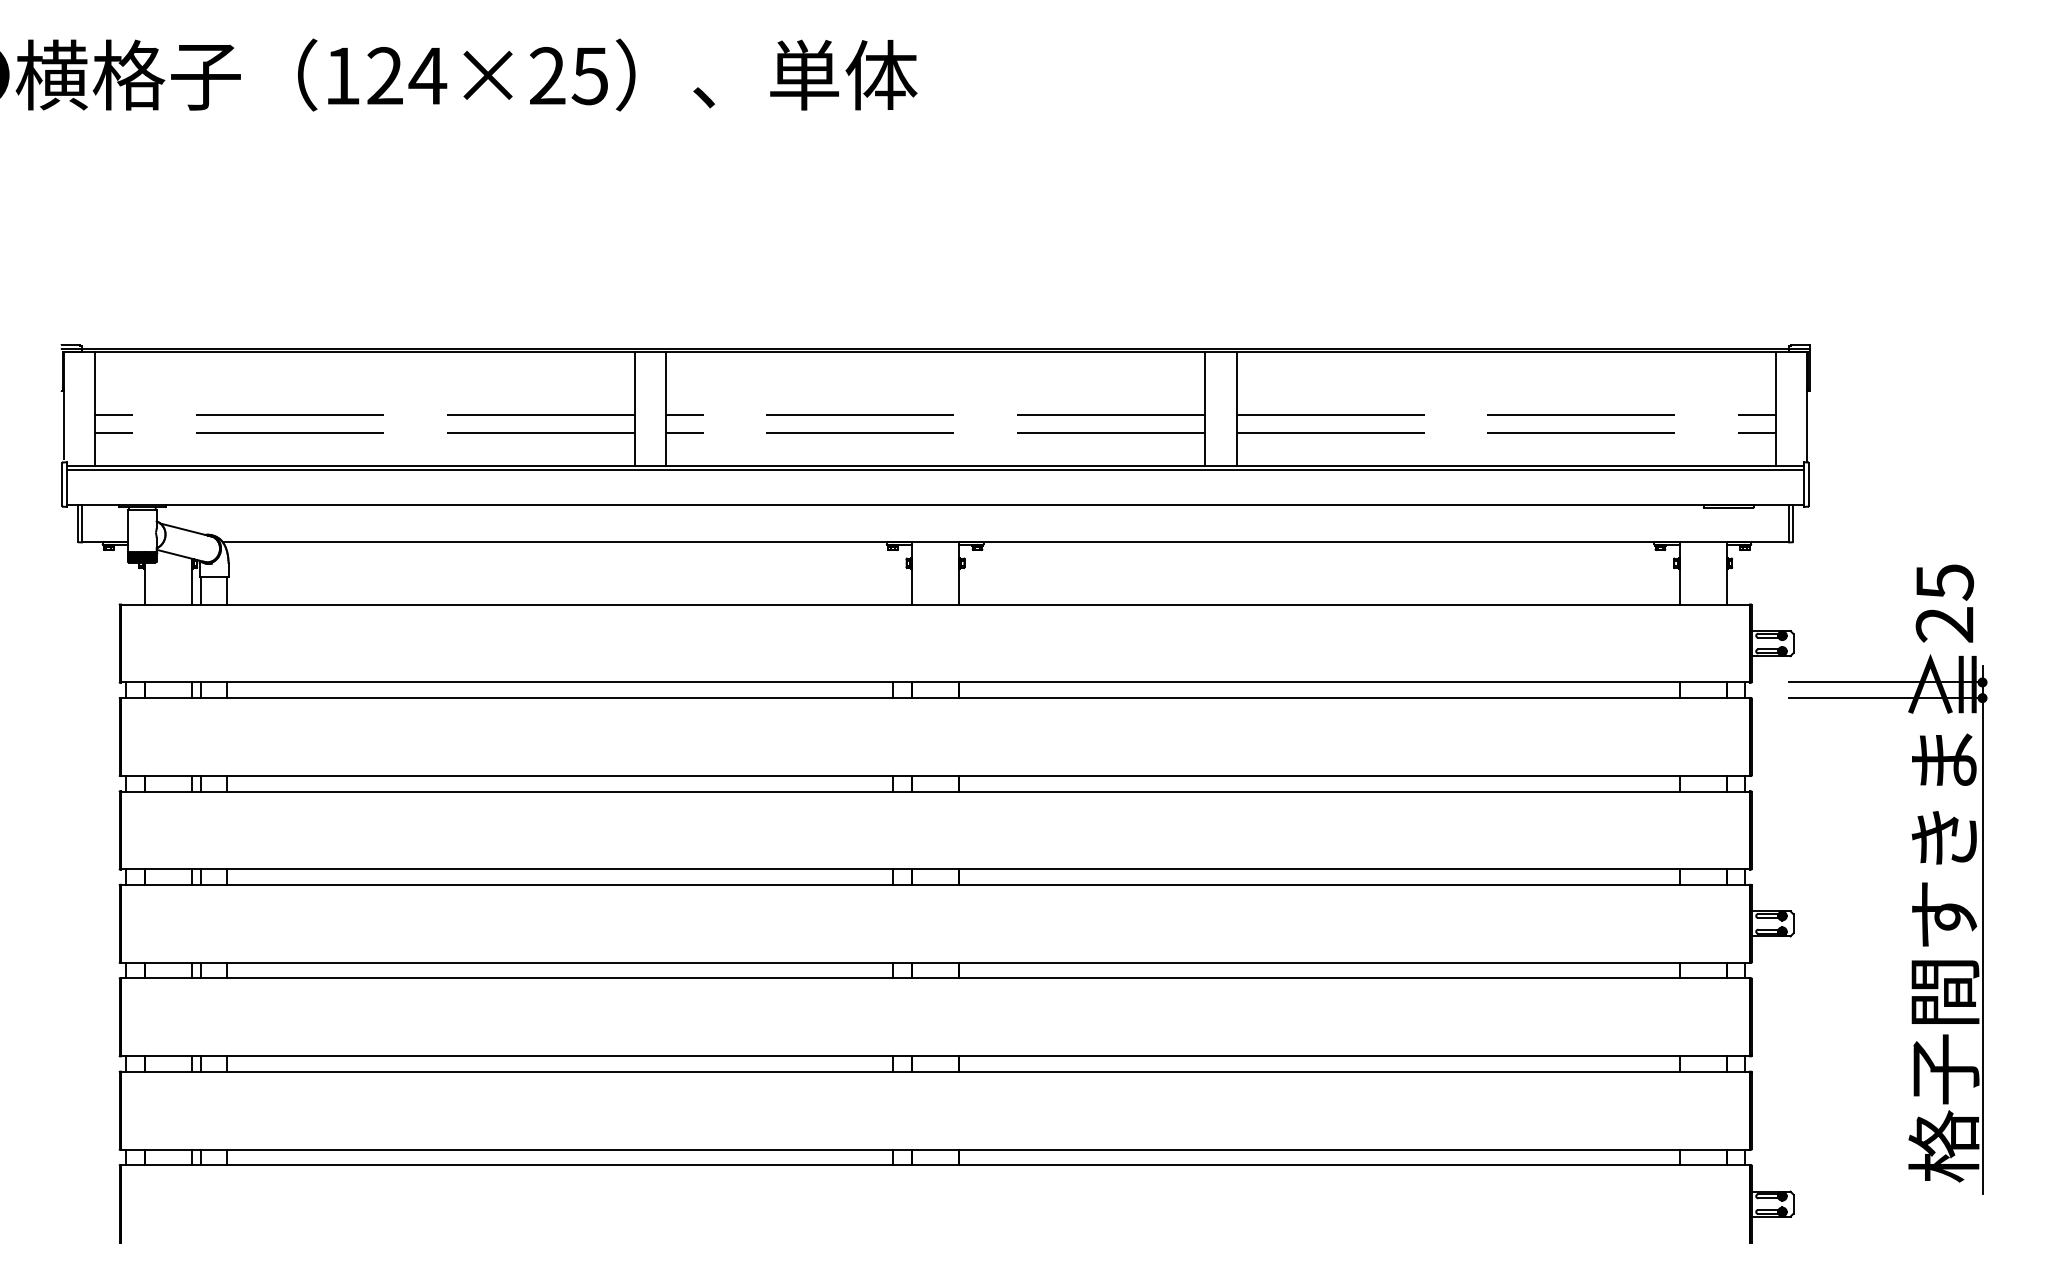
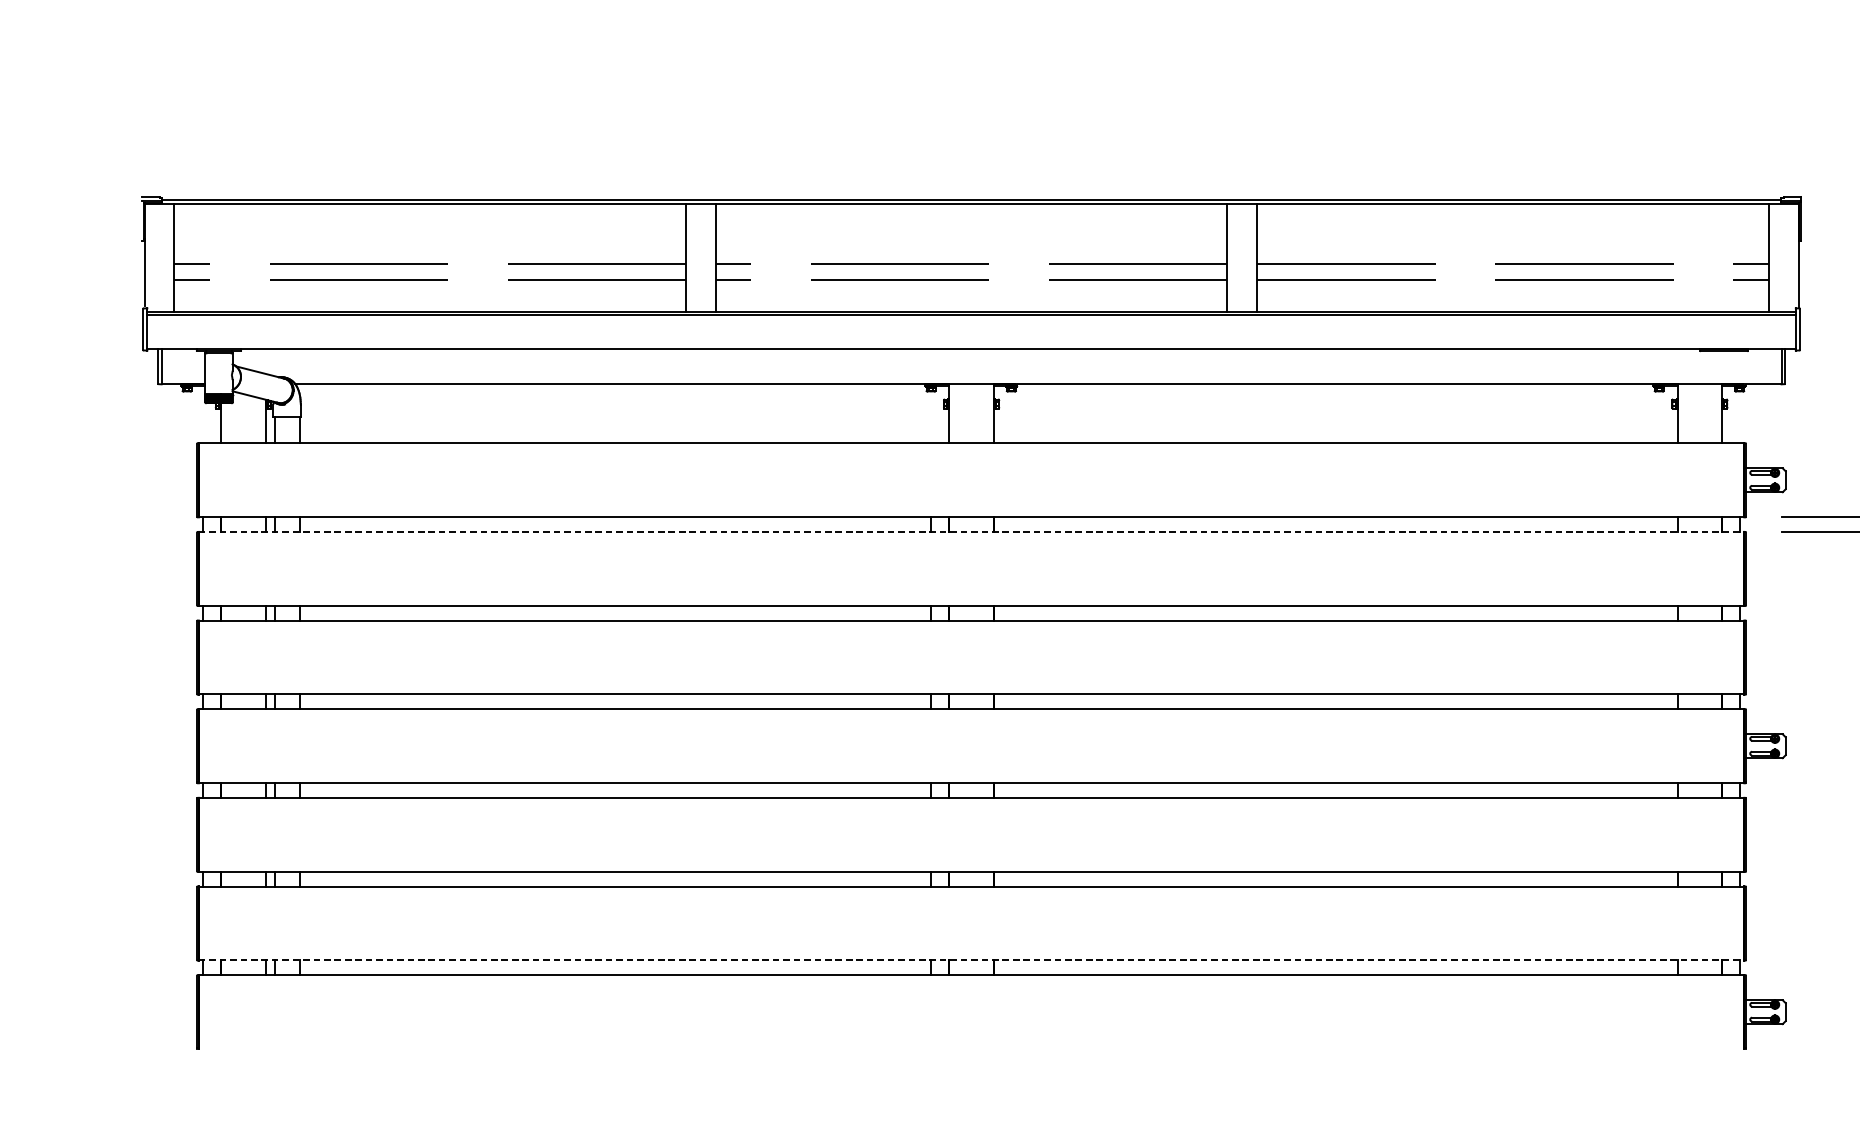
line: (935, 698) -> (971, 532), solid -> dashed
line: (935, 1149) -> (971, 960), solid -> dashed

